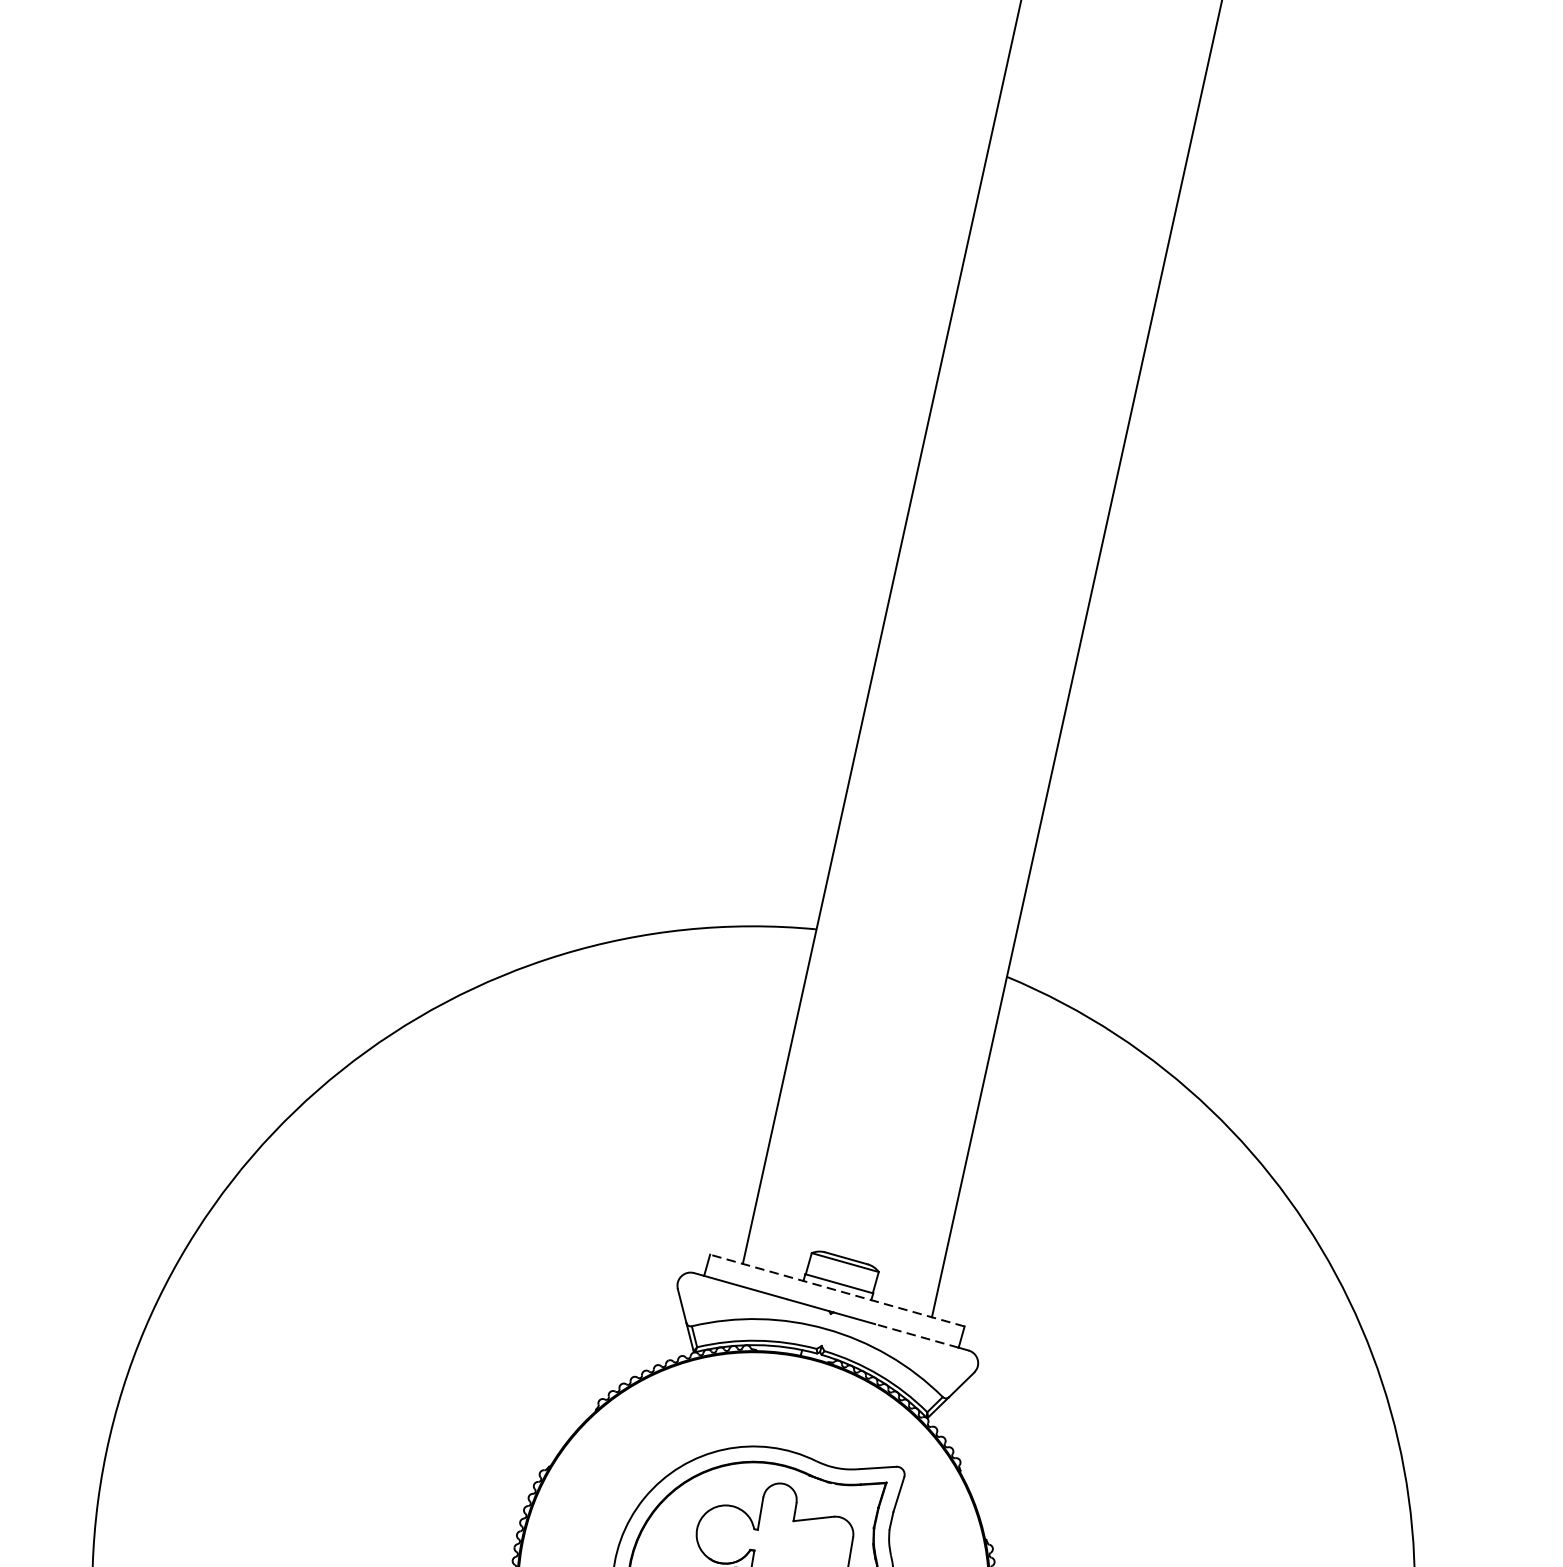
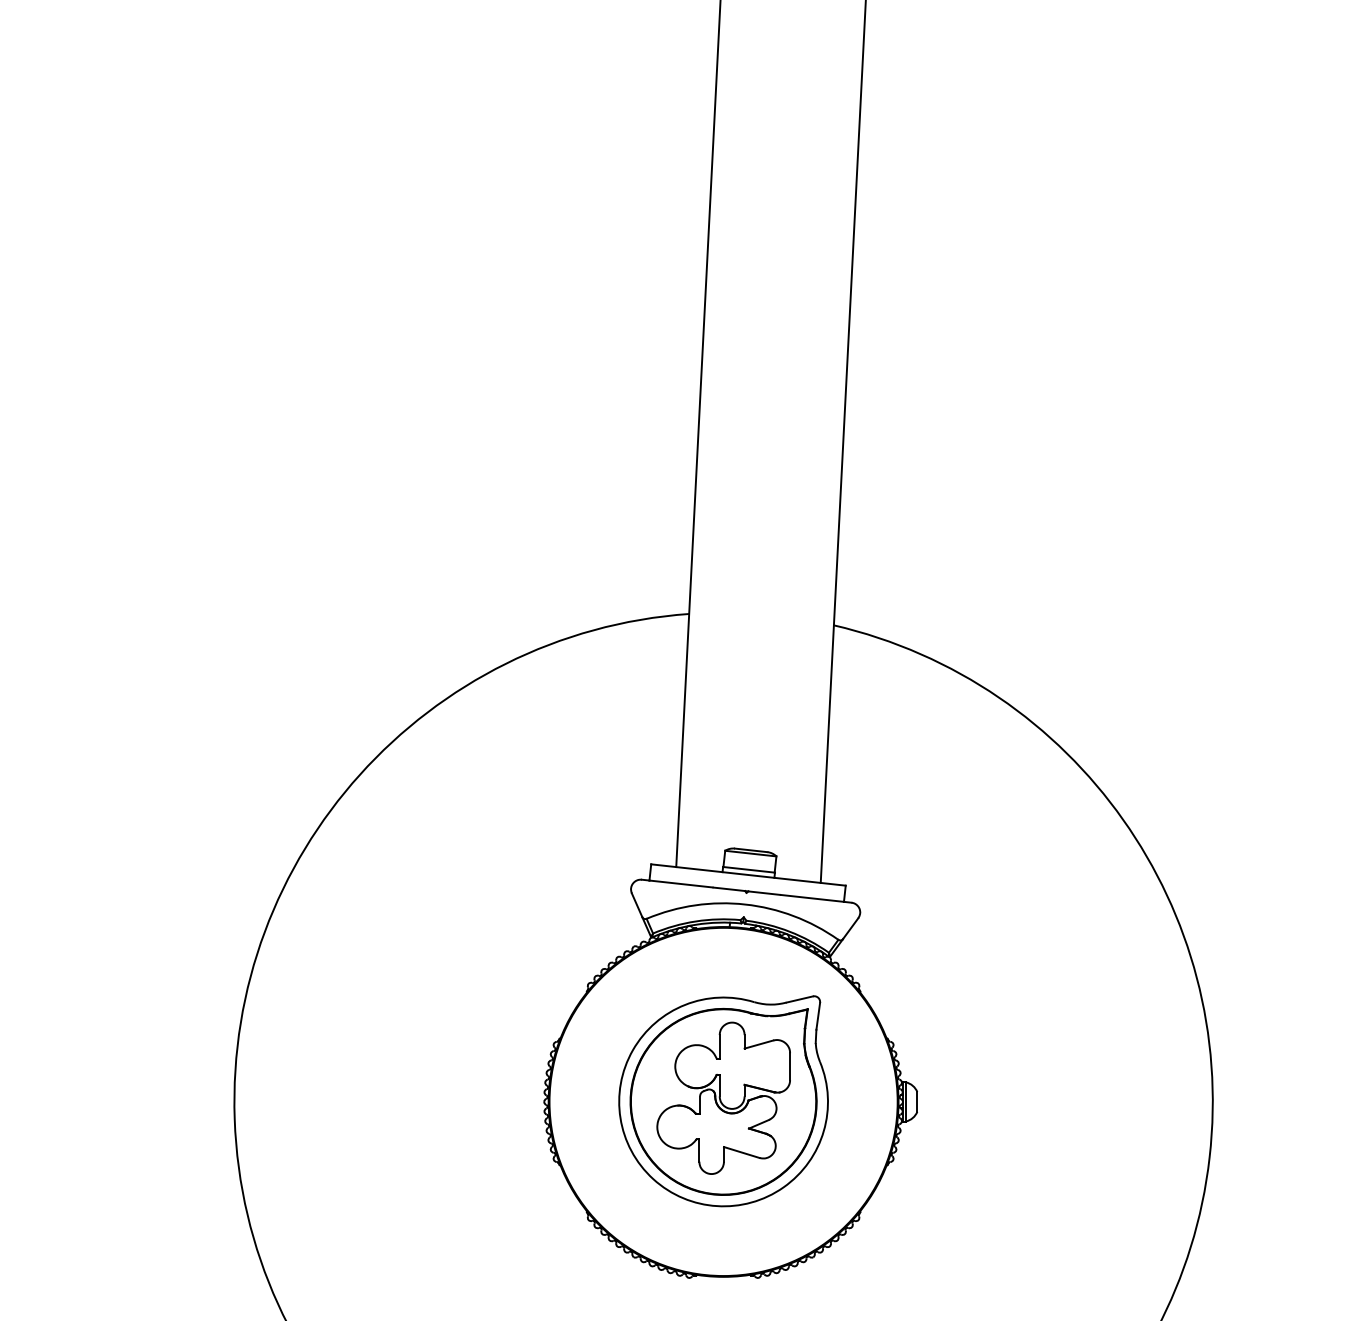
line: (837, 1291) -> (748, 875), dashed -> solid
line: (917, 1336) -> (812, 898), dashed -> solid

